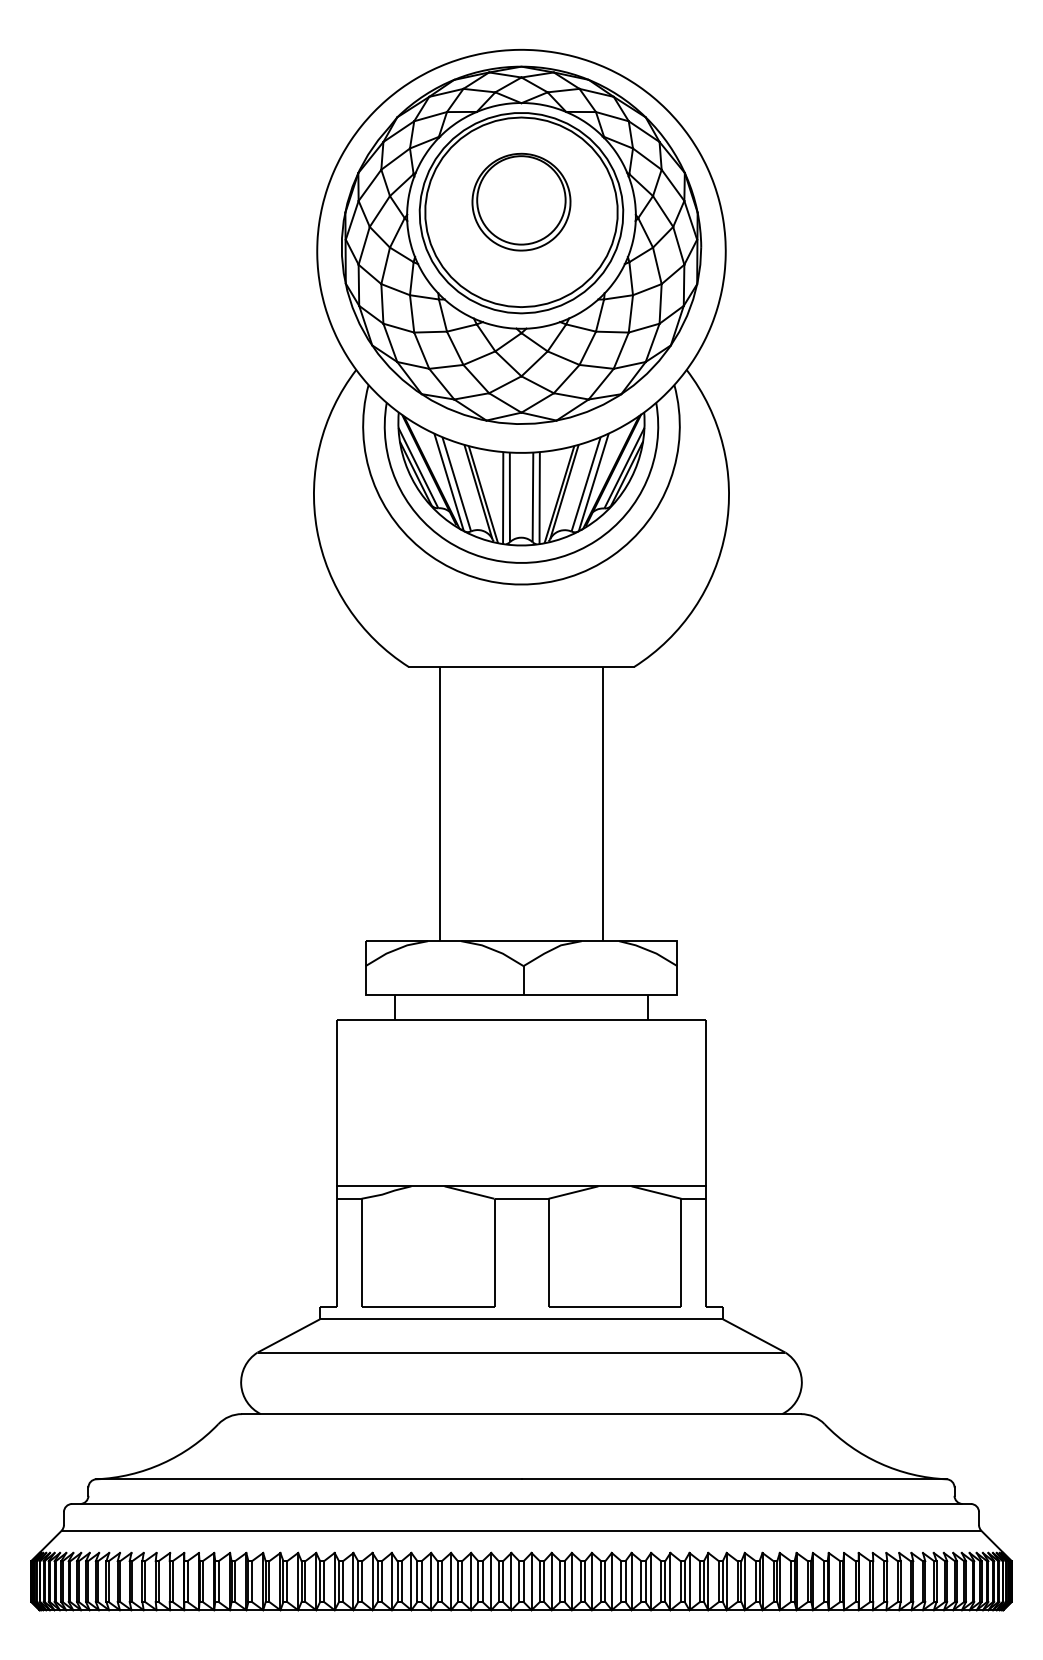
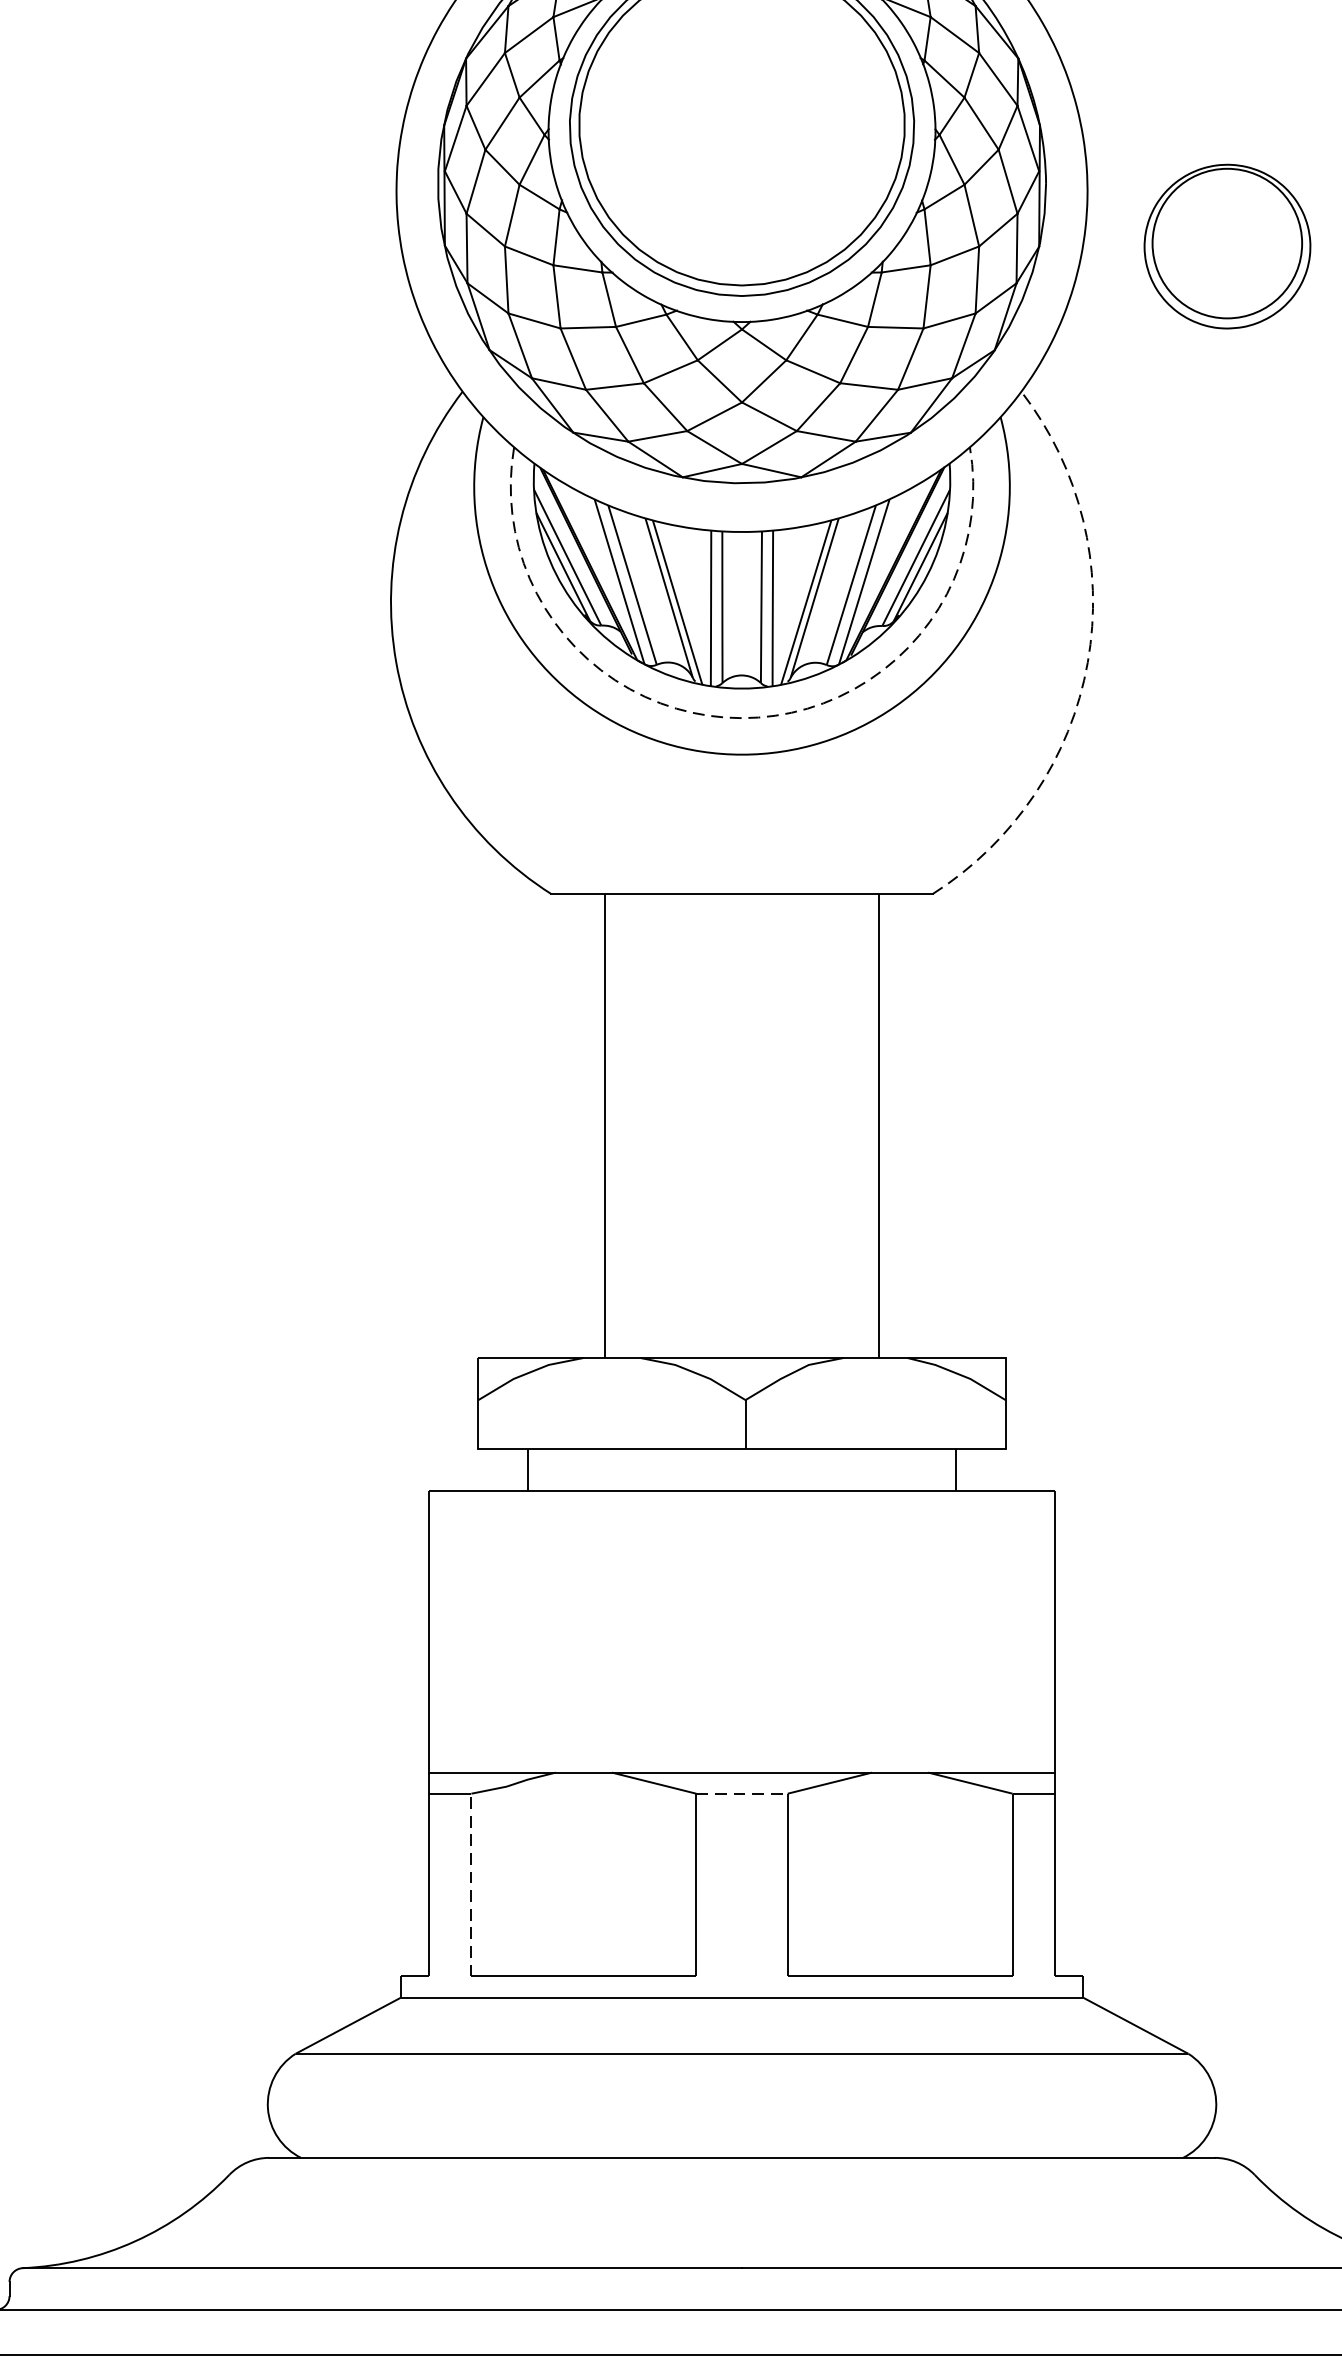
part: (521, 201) -> (1227, 245), moved
arc: (725, 530) -> (1087, 663), solid -> dashed
arc: (521, 562) -> (742, 717), solid -> dashed
line: (521, 1198) -> (742, 1793), solid -> dashed
line: (361, 1252) -> (471, 1884), solid -> dashed

